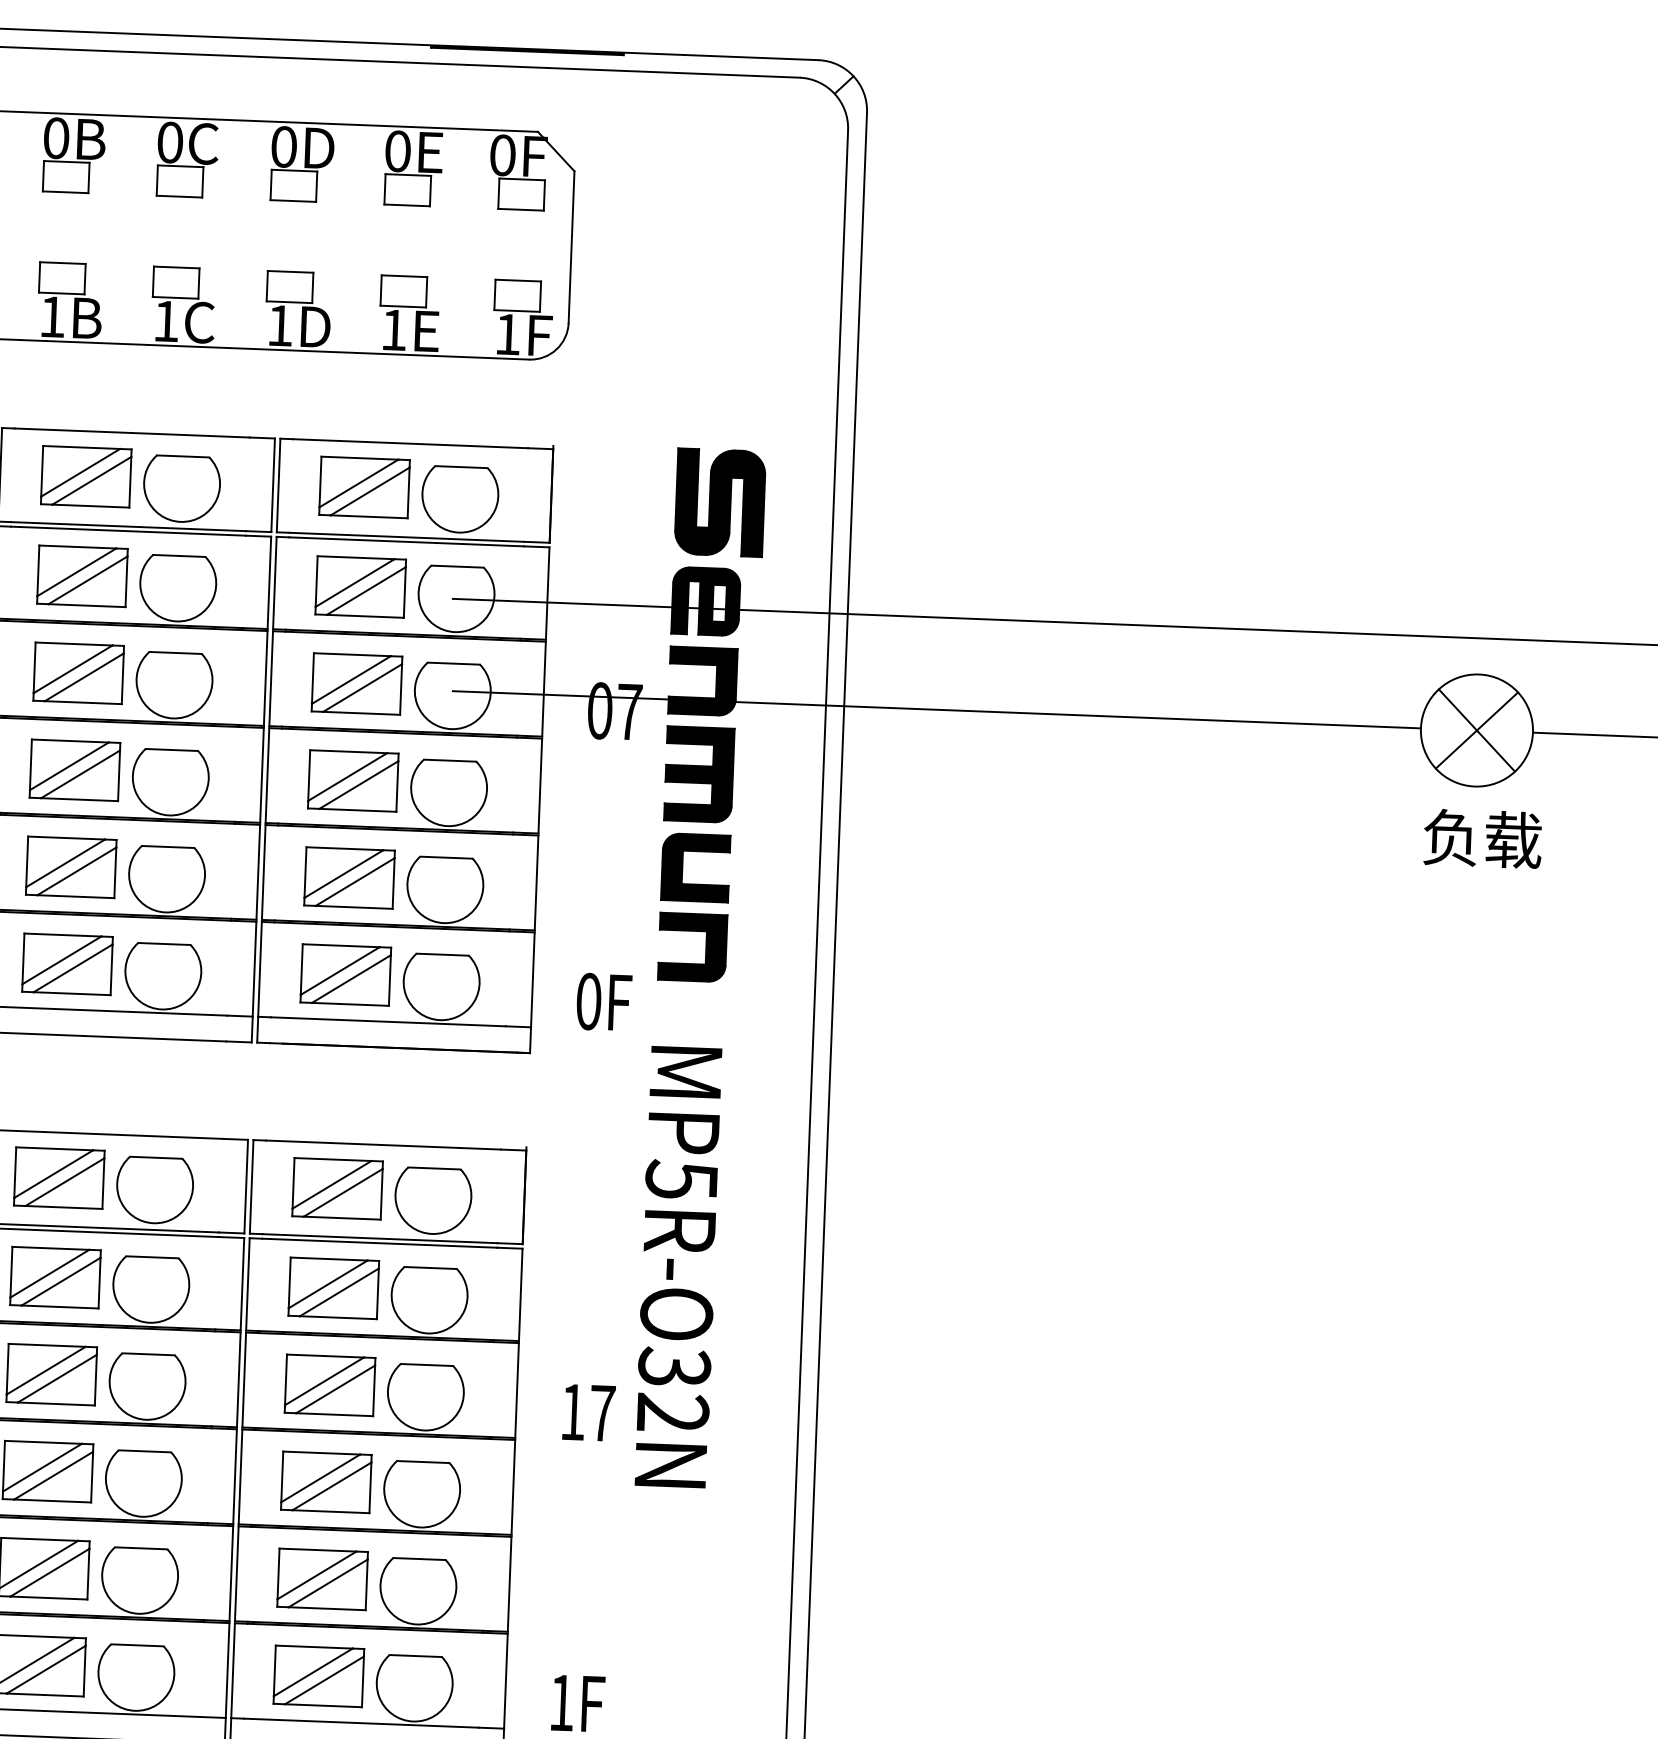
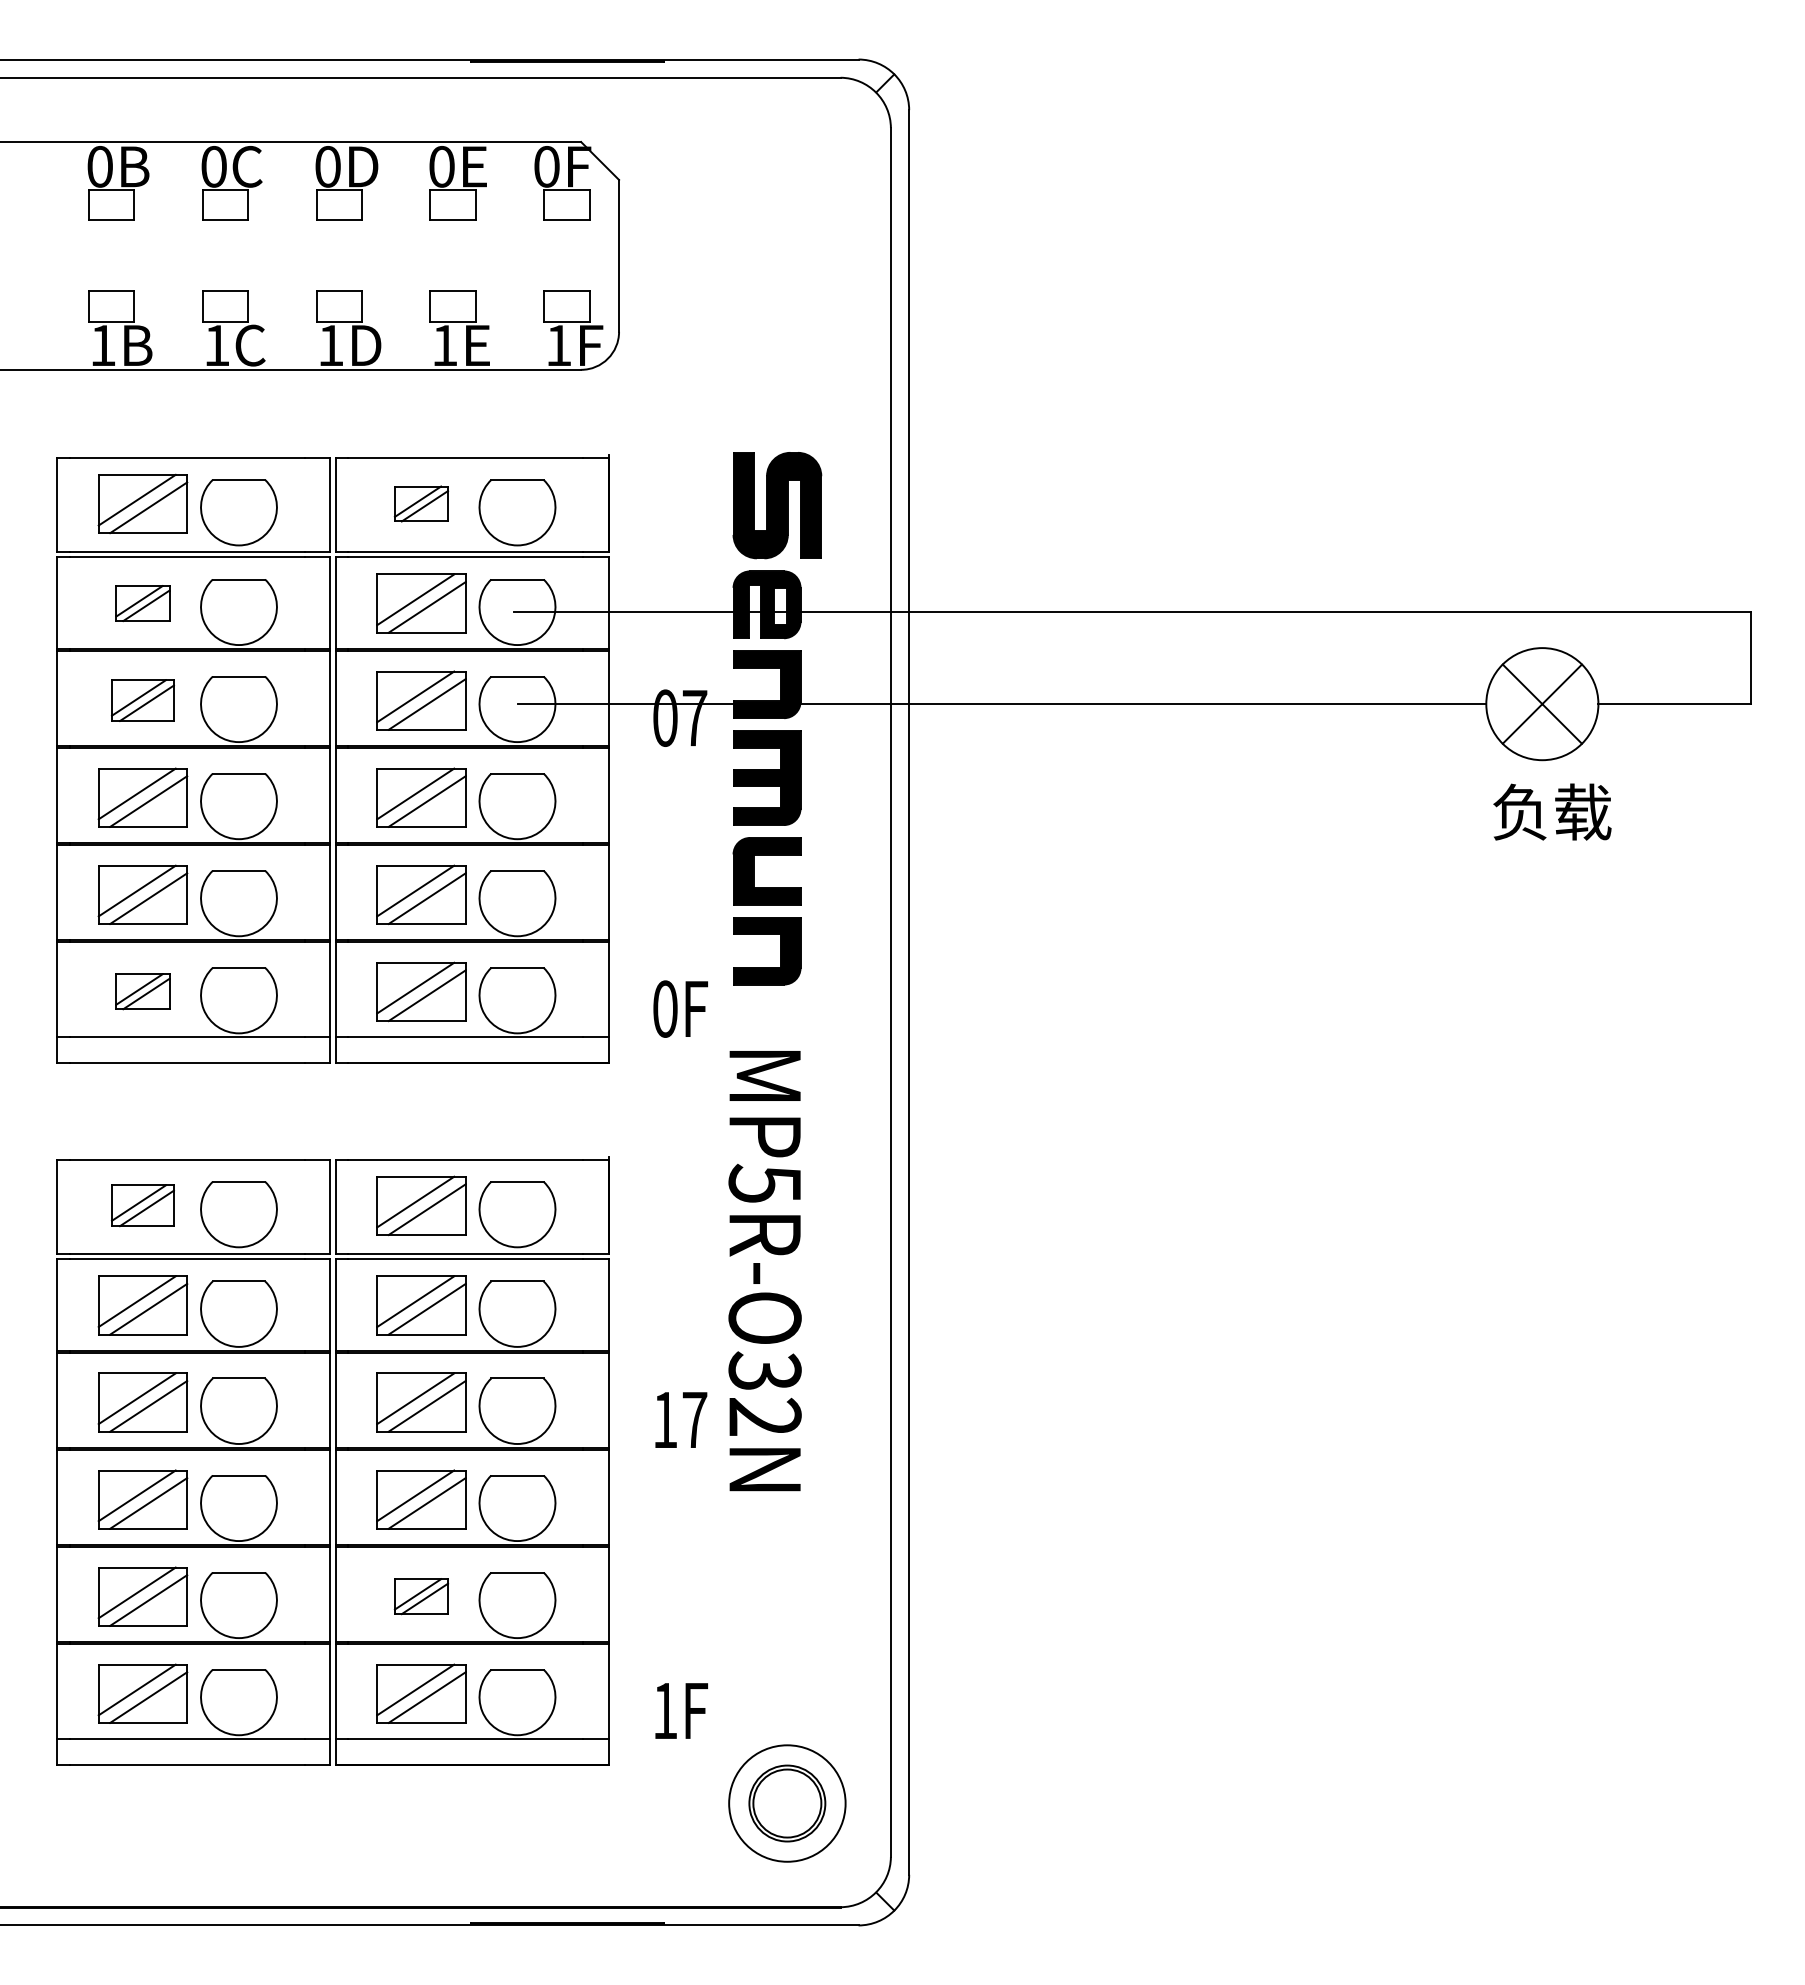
part: (364, 487) -> (421, 503), size x0.6
part: (81, 576) -> (142, 603), size x0.6
part: (78, 673) -> (142, 700), size x0.7
part: (67, 963) -> (142, 991), size x0.6
part: (58, 1177) -> (142, 1205), size x0.7
part: (322, 1579) -> (421, 1596), size x0.6

